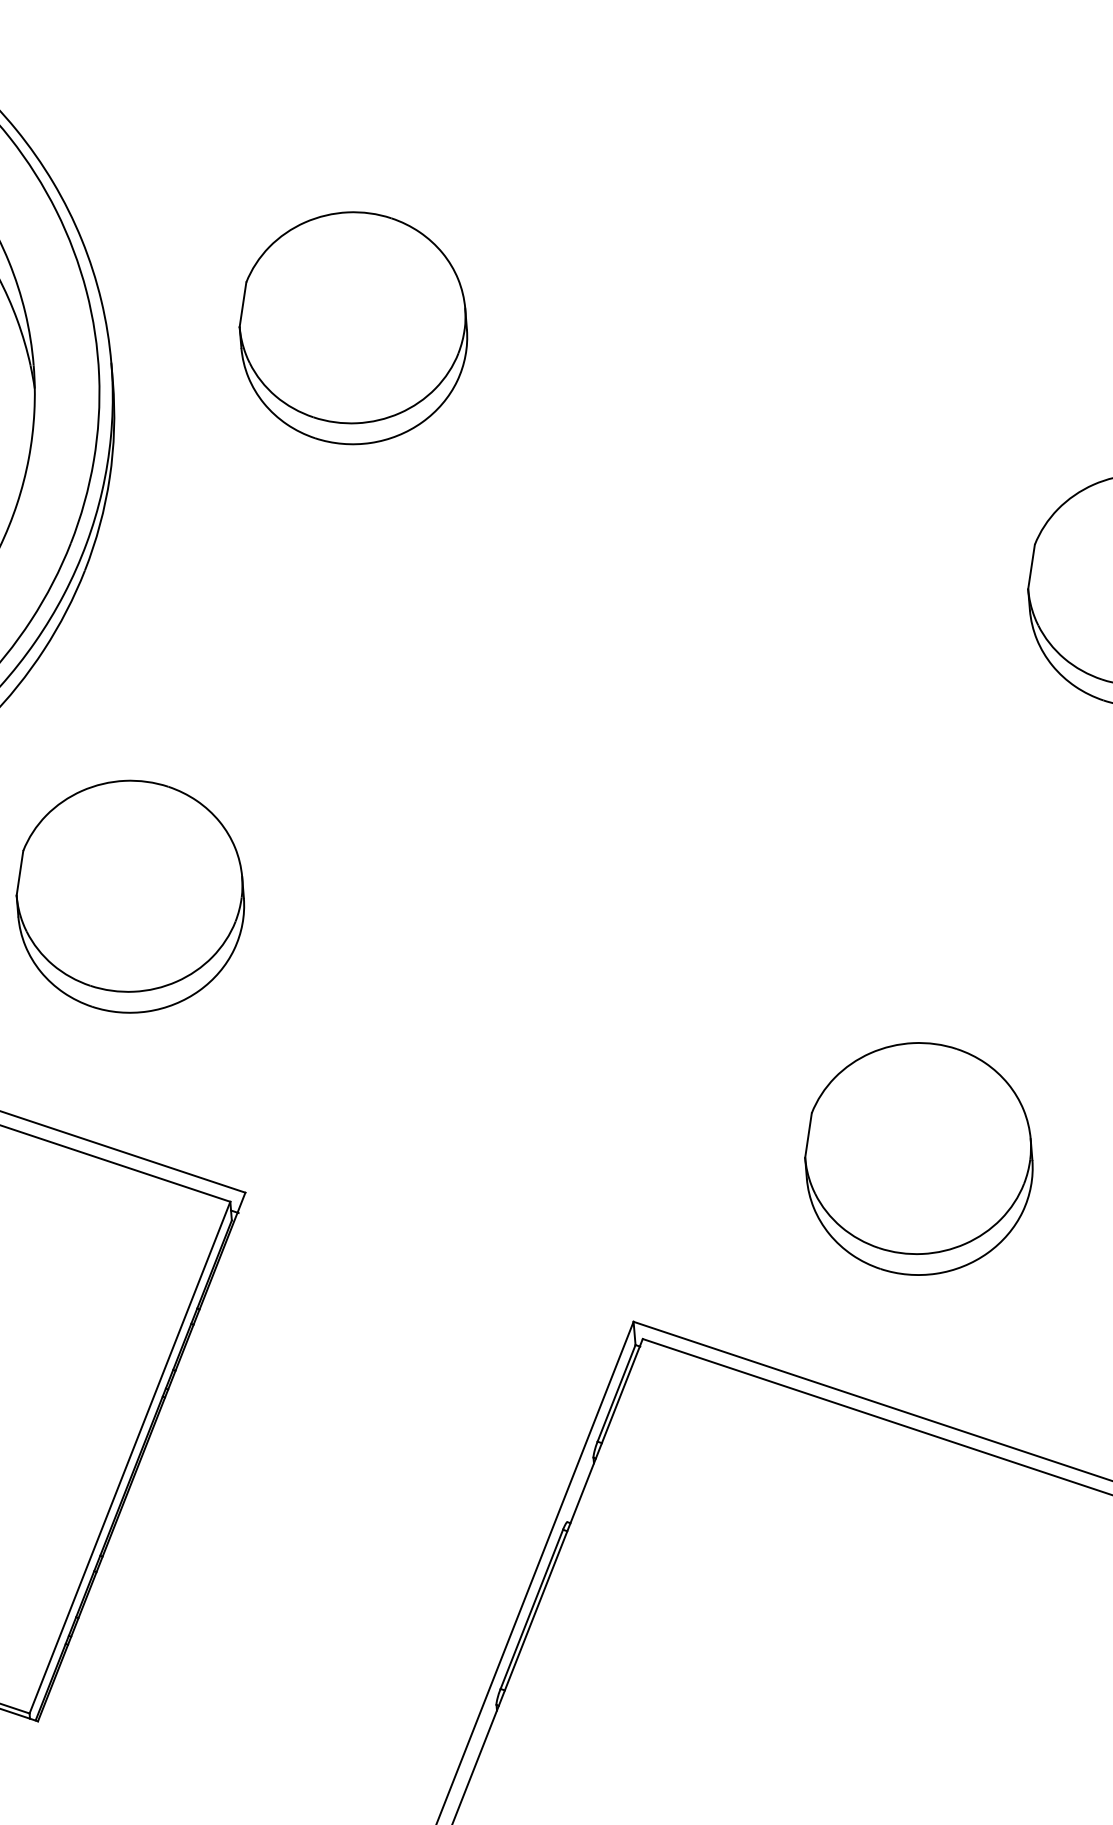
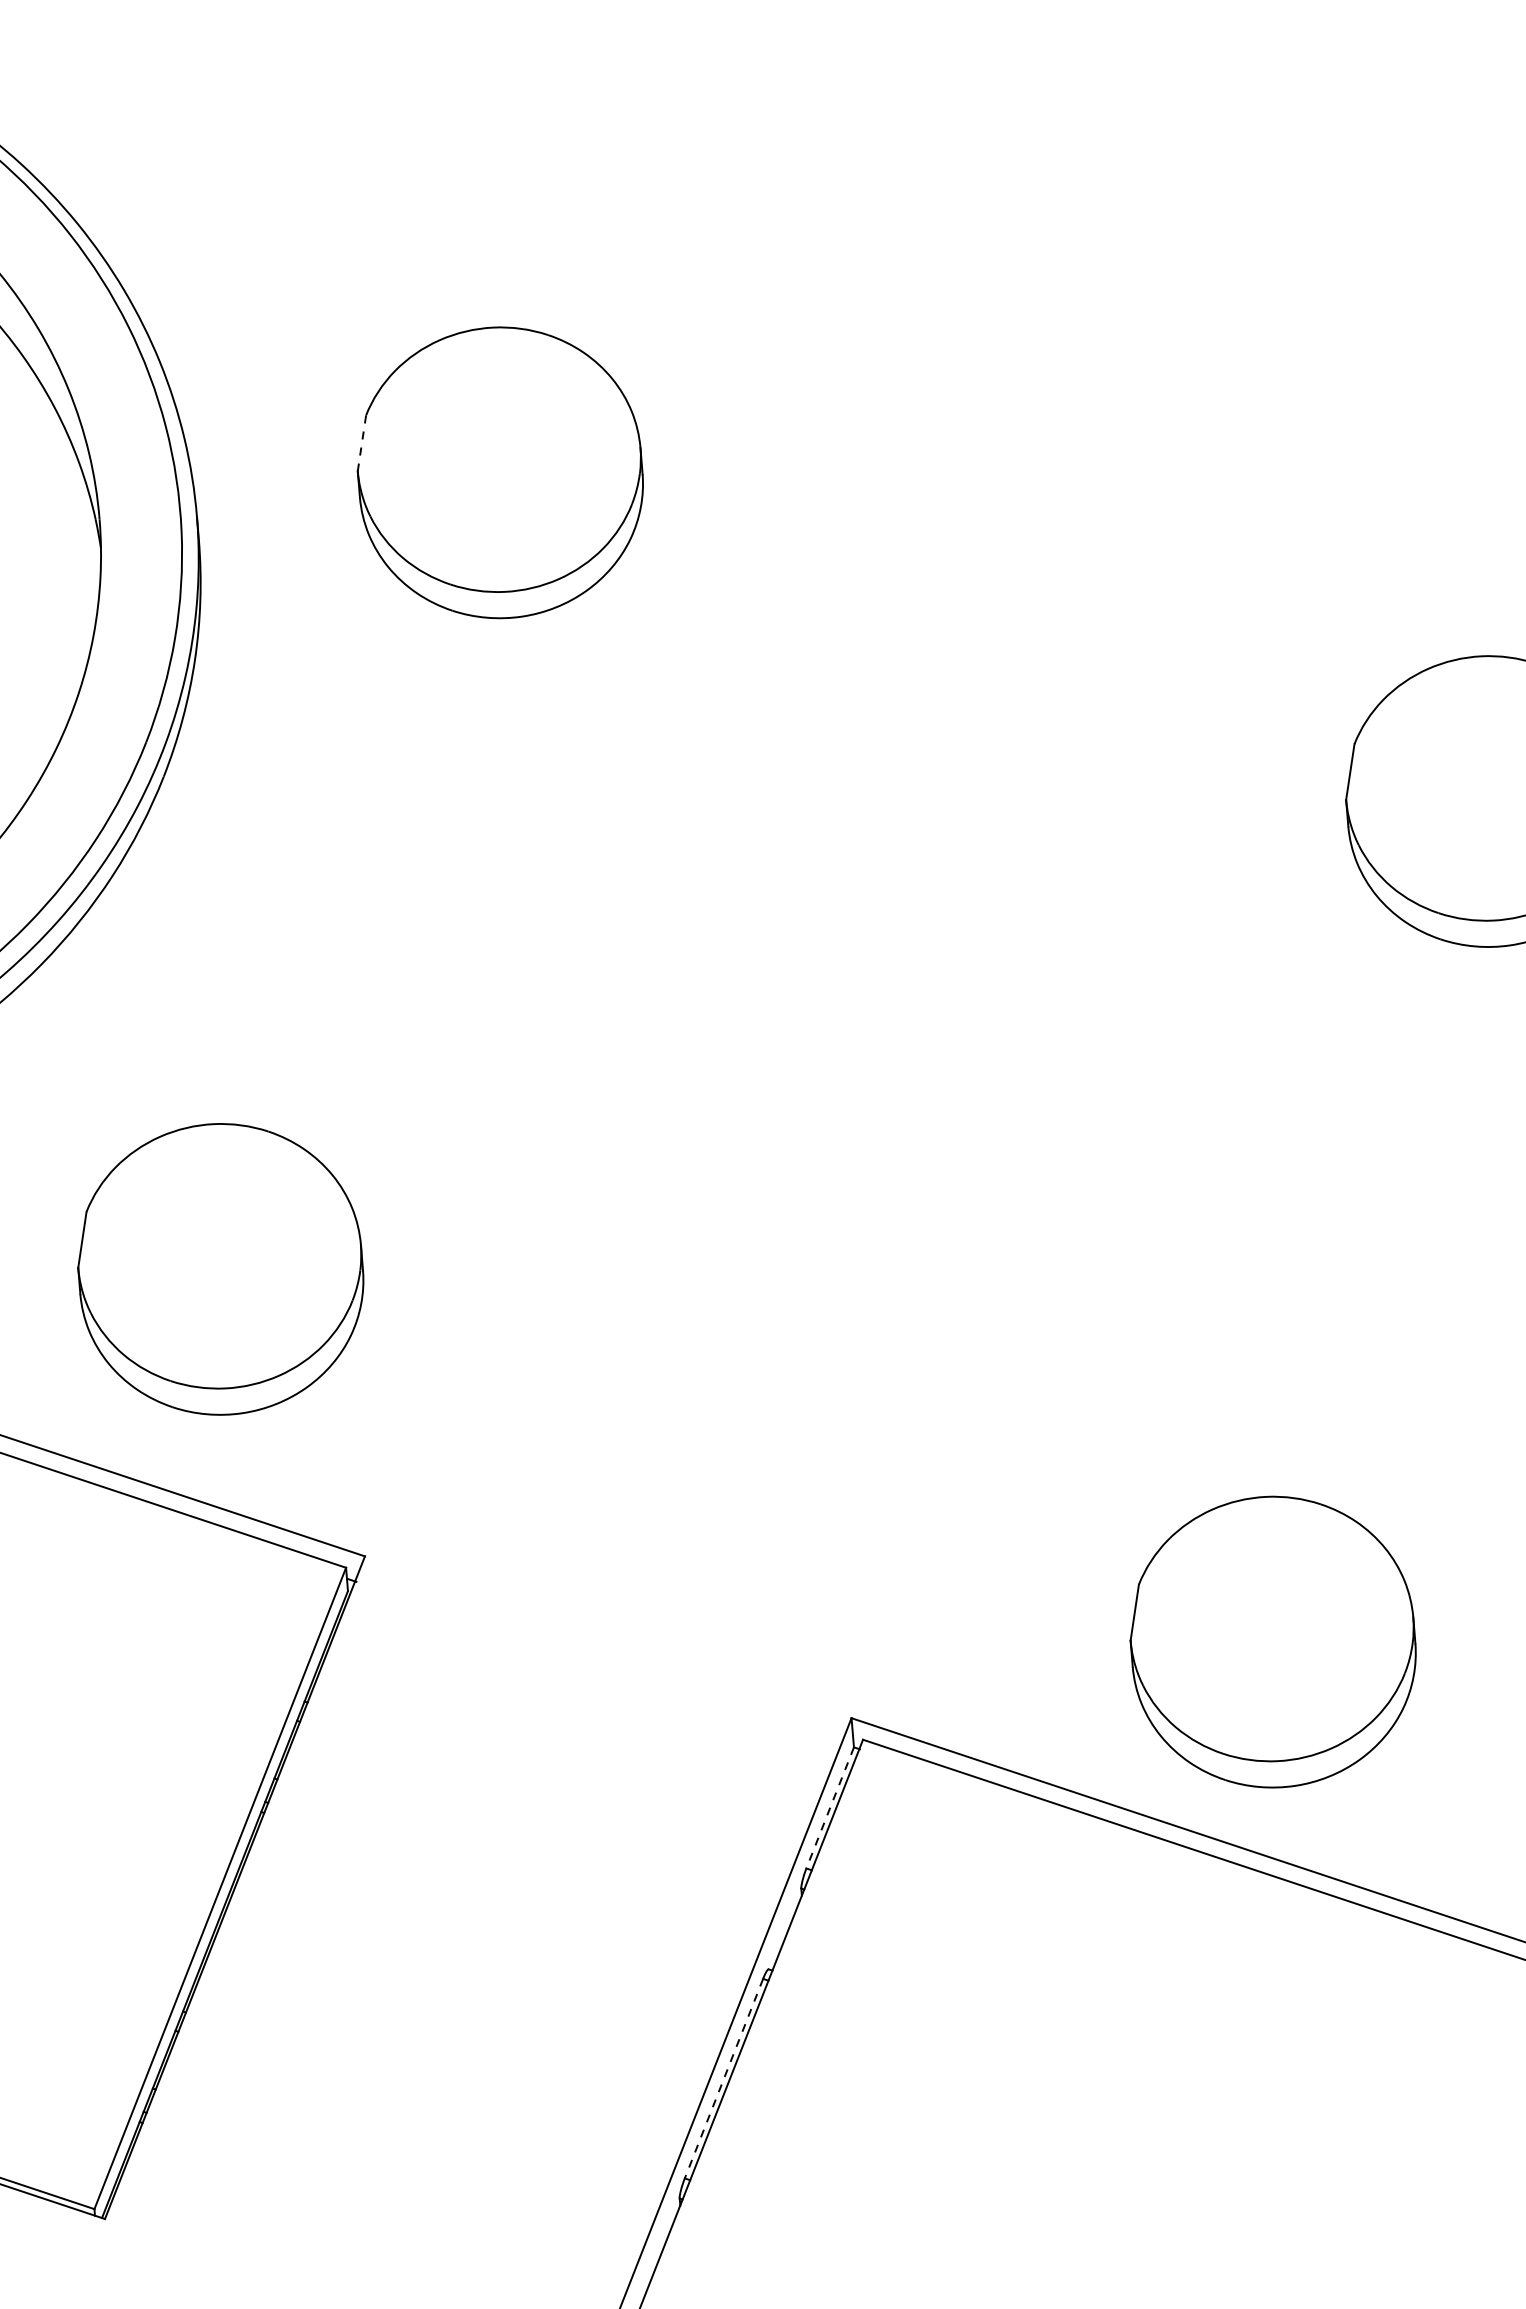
line: (242, 304) -> (361, 443), solid -> dashed
part: (130, 896) -> (220, 1269), moved
part: (918, 1158) -> (1272, 1641), moved
line: (616, 1393) -> (830, 1808), solid -> dashed
line: (531, 1610) -> (723, 2079), solid -> dashed

